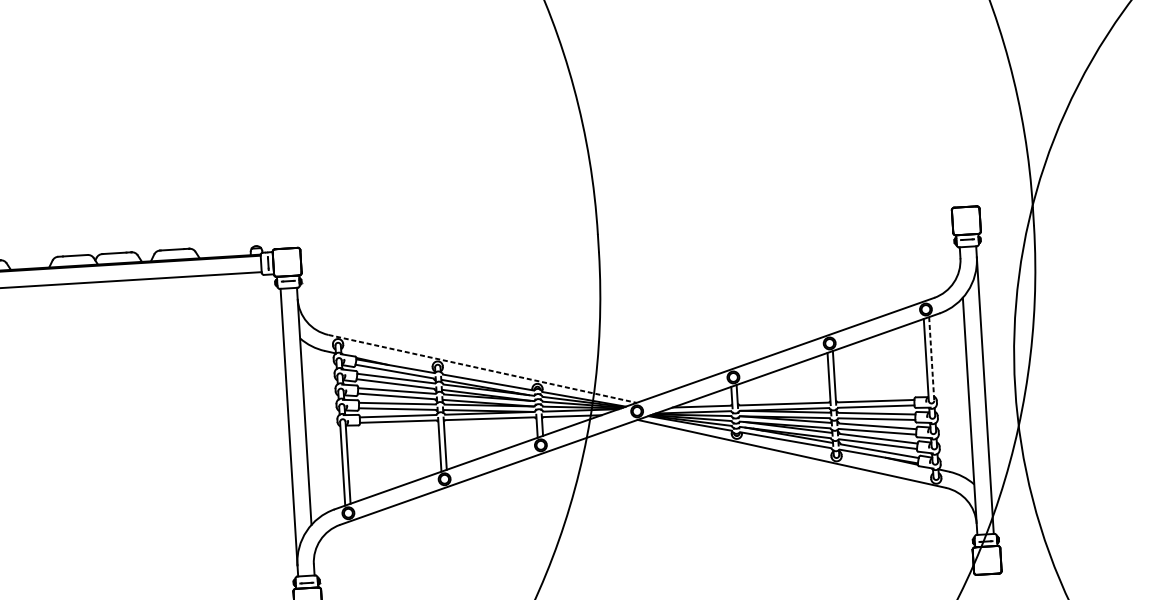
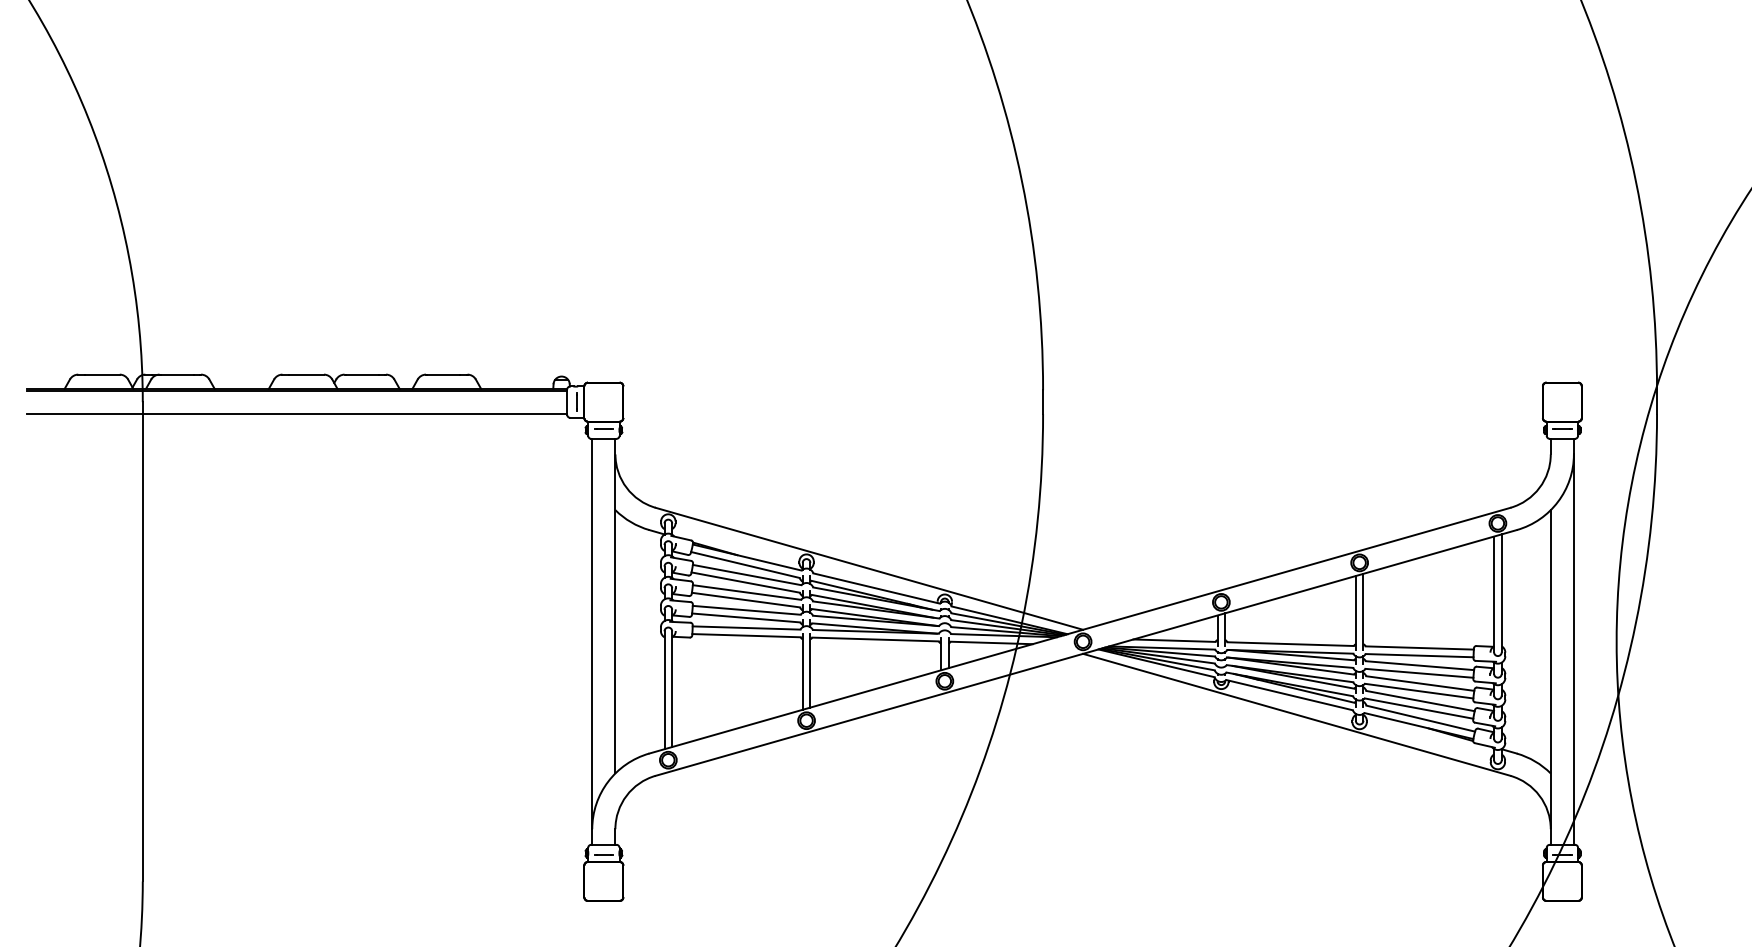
line: (931, 359) -> (1501, 593), dashed -> solid
line: (482, 368) -> (869, 568), dashed -> solid

